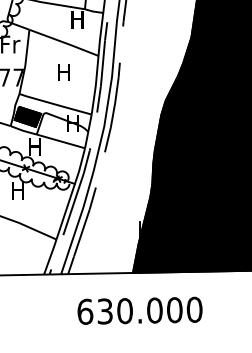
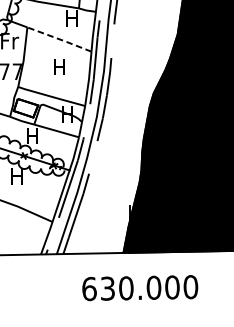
line: (64, 42) -> (59, 39), solid -> dashed
fill: (27, 116) -> (25, 107), removed
text: (139, 310) -> (139, 287), moved

